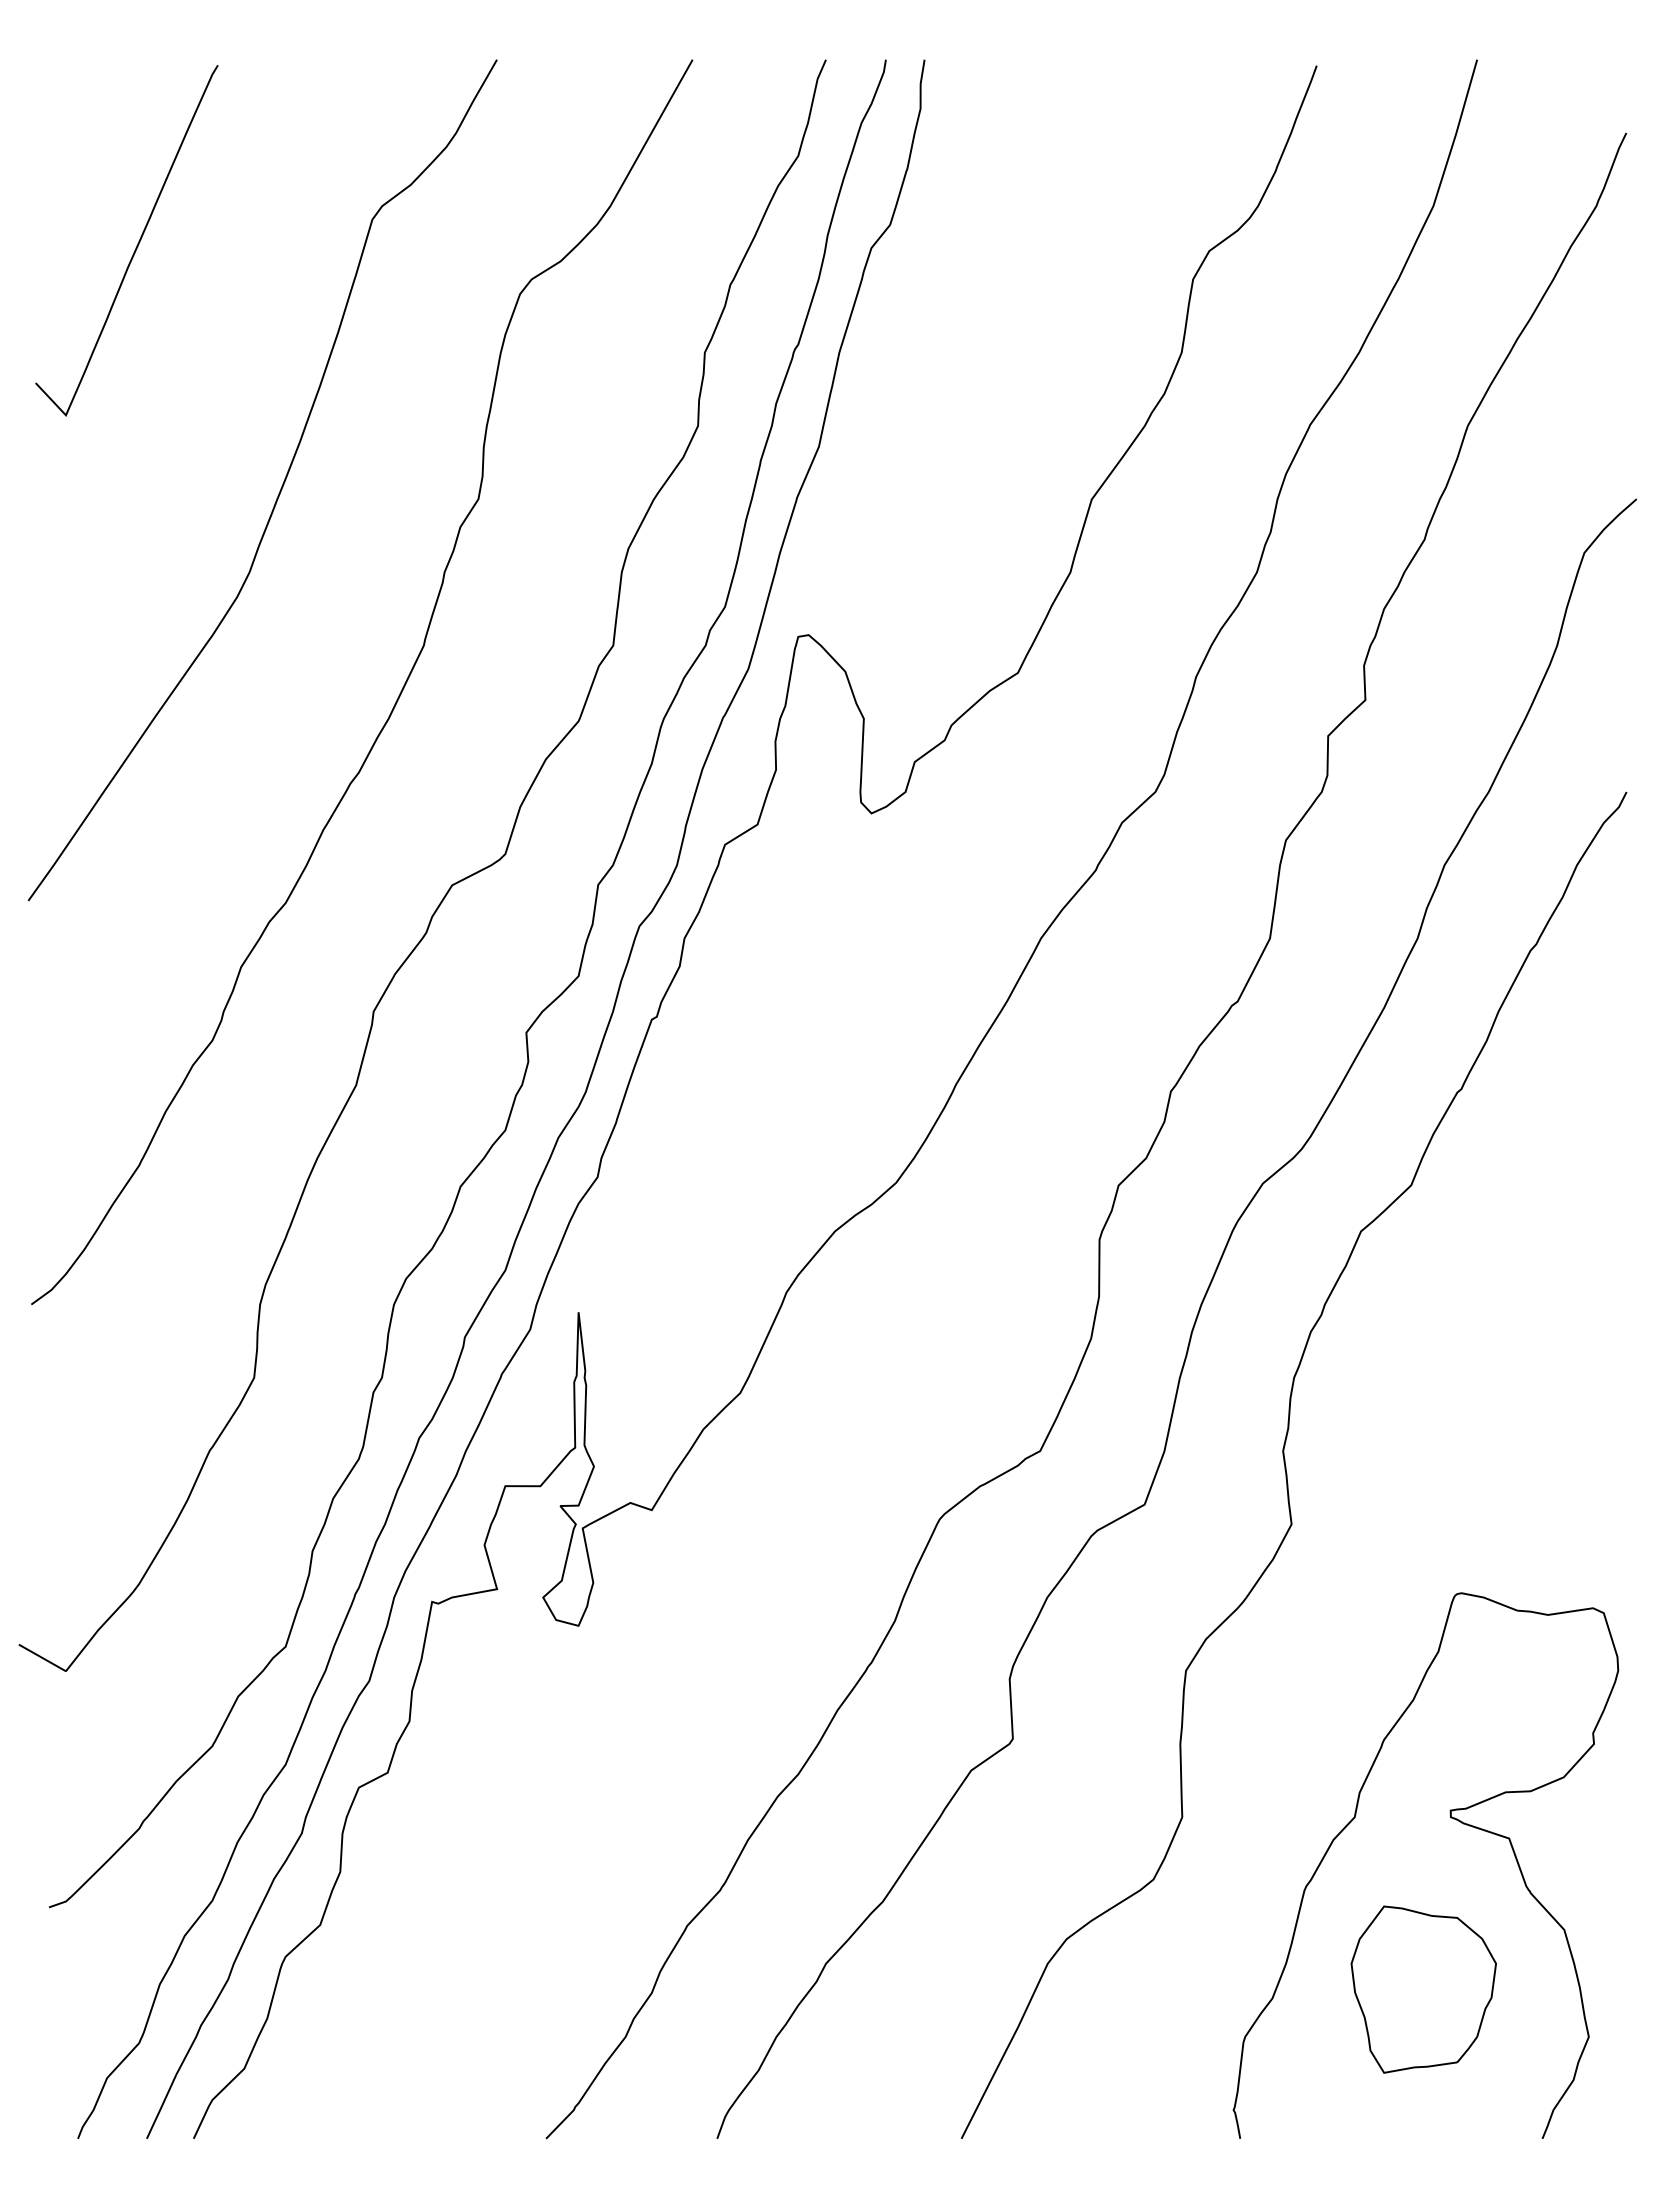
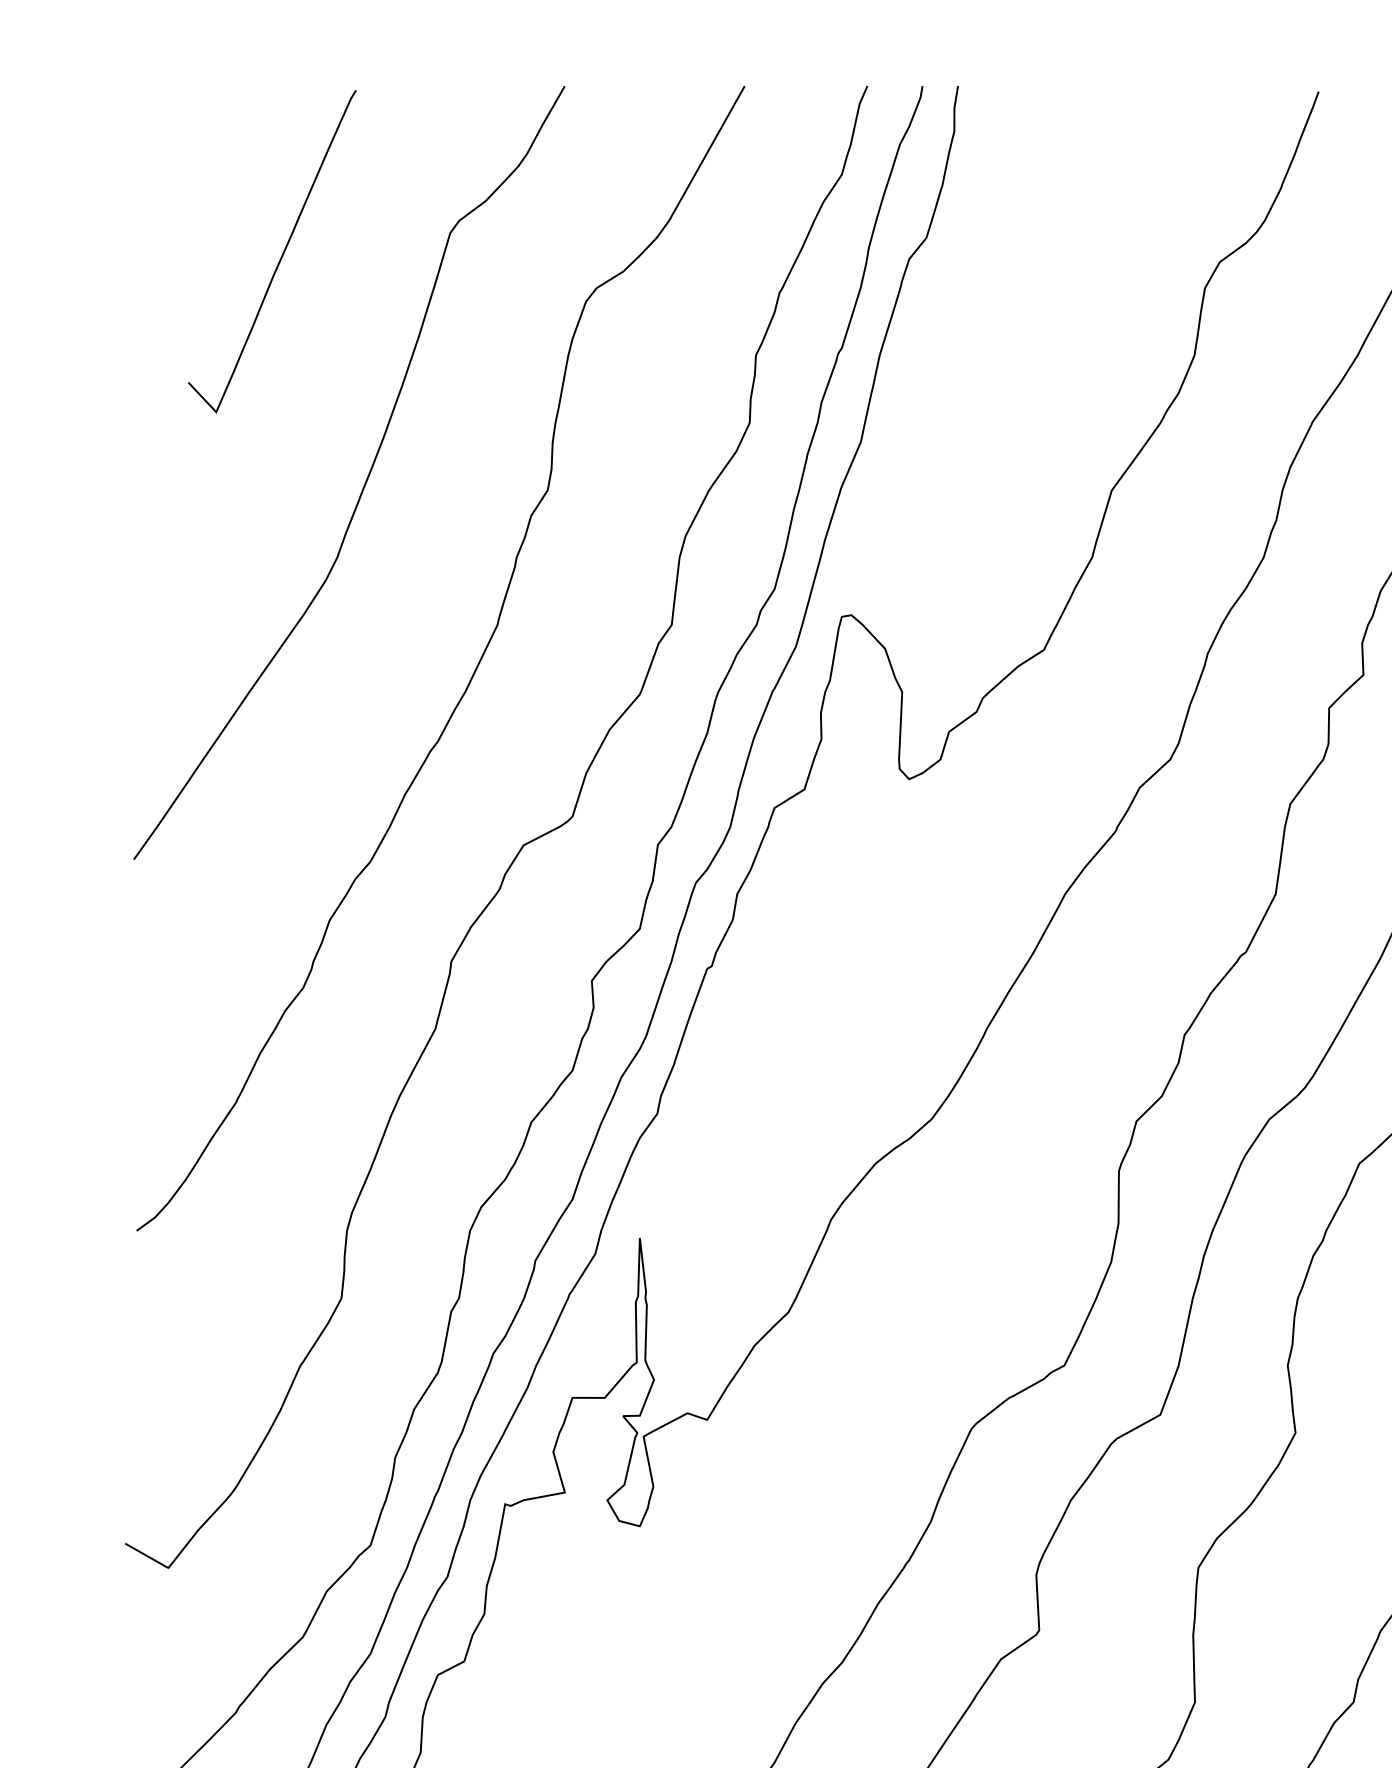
curve: (136, 245) -> (281, 256), moved

